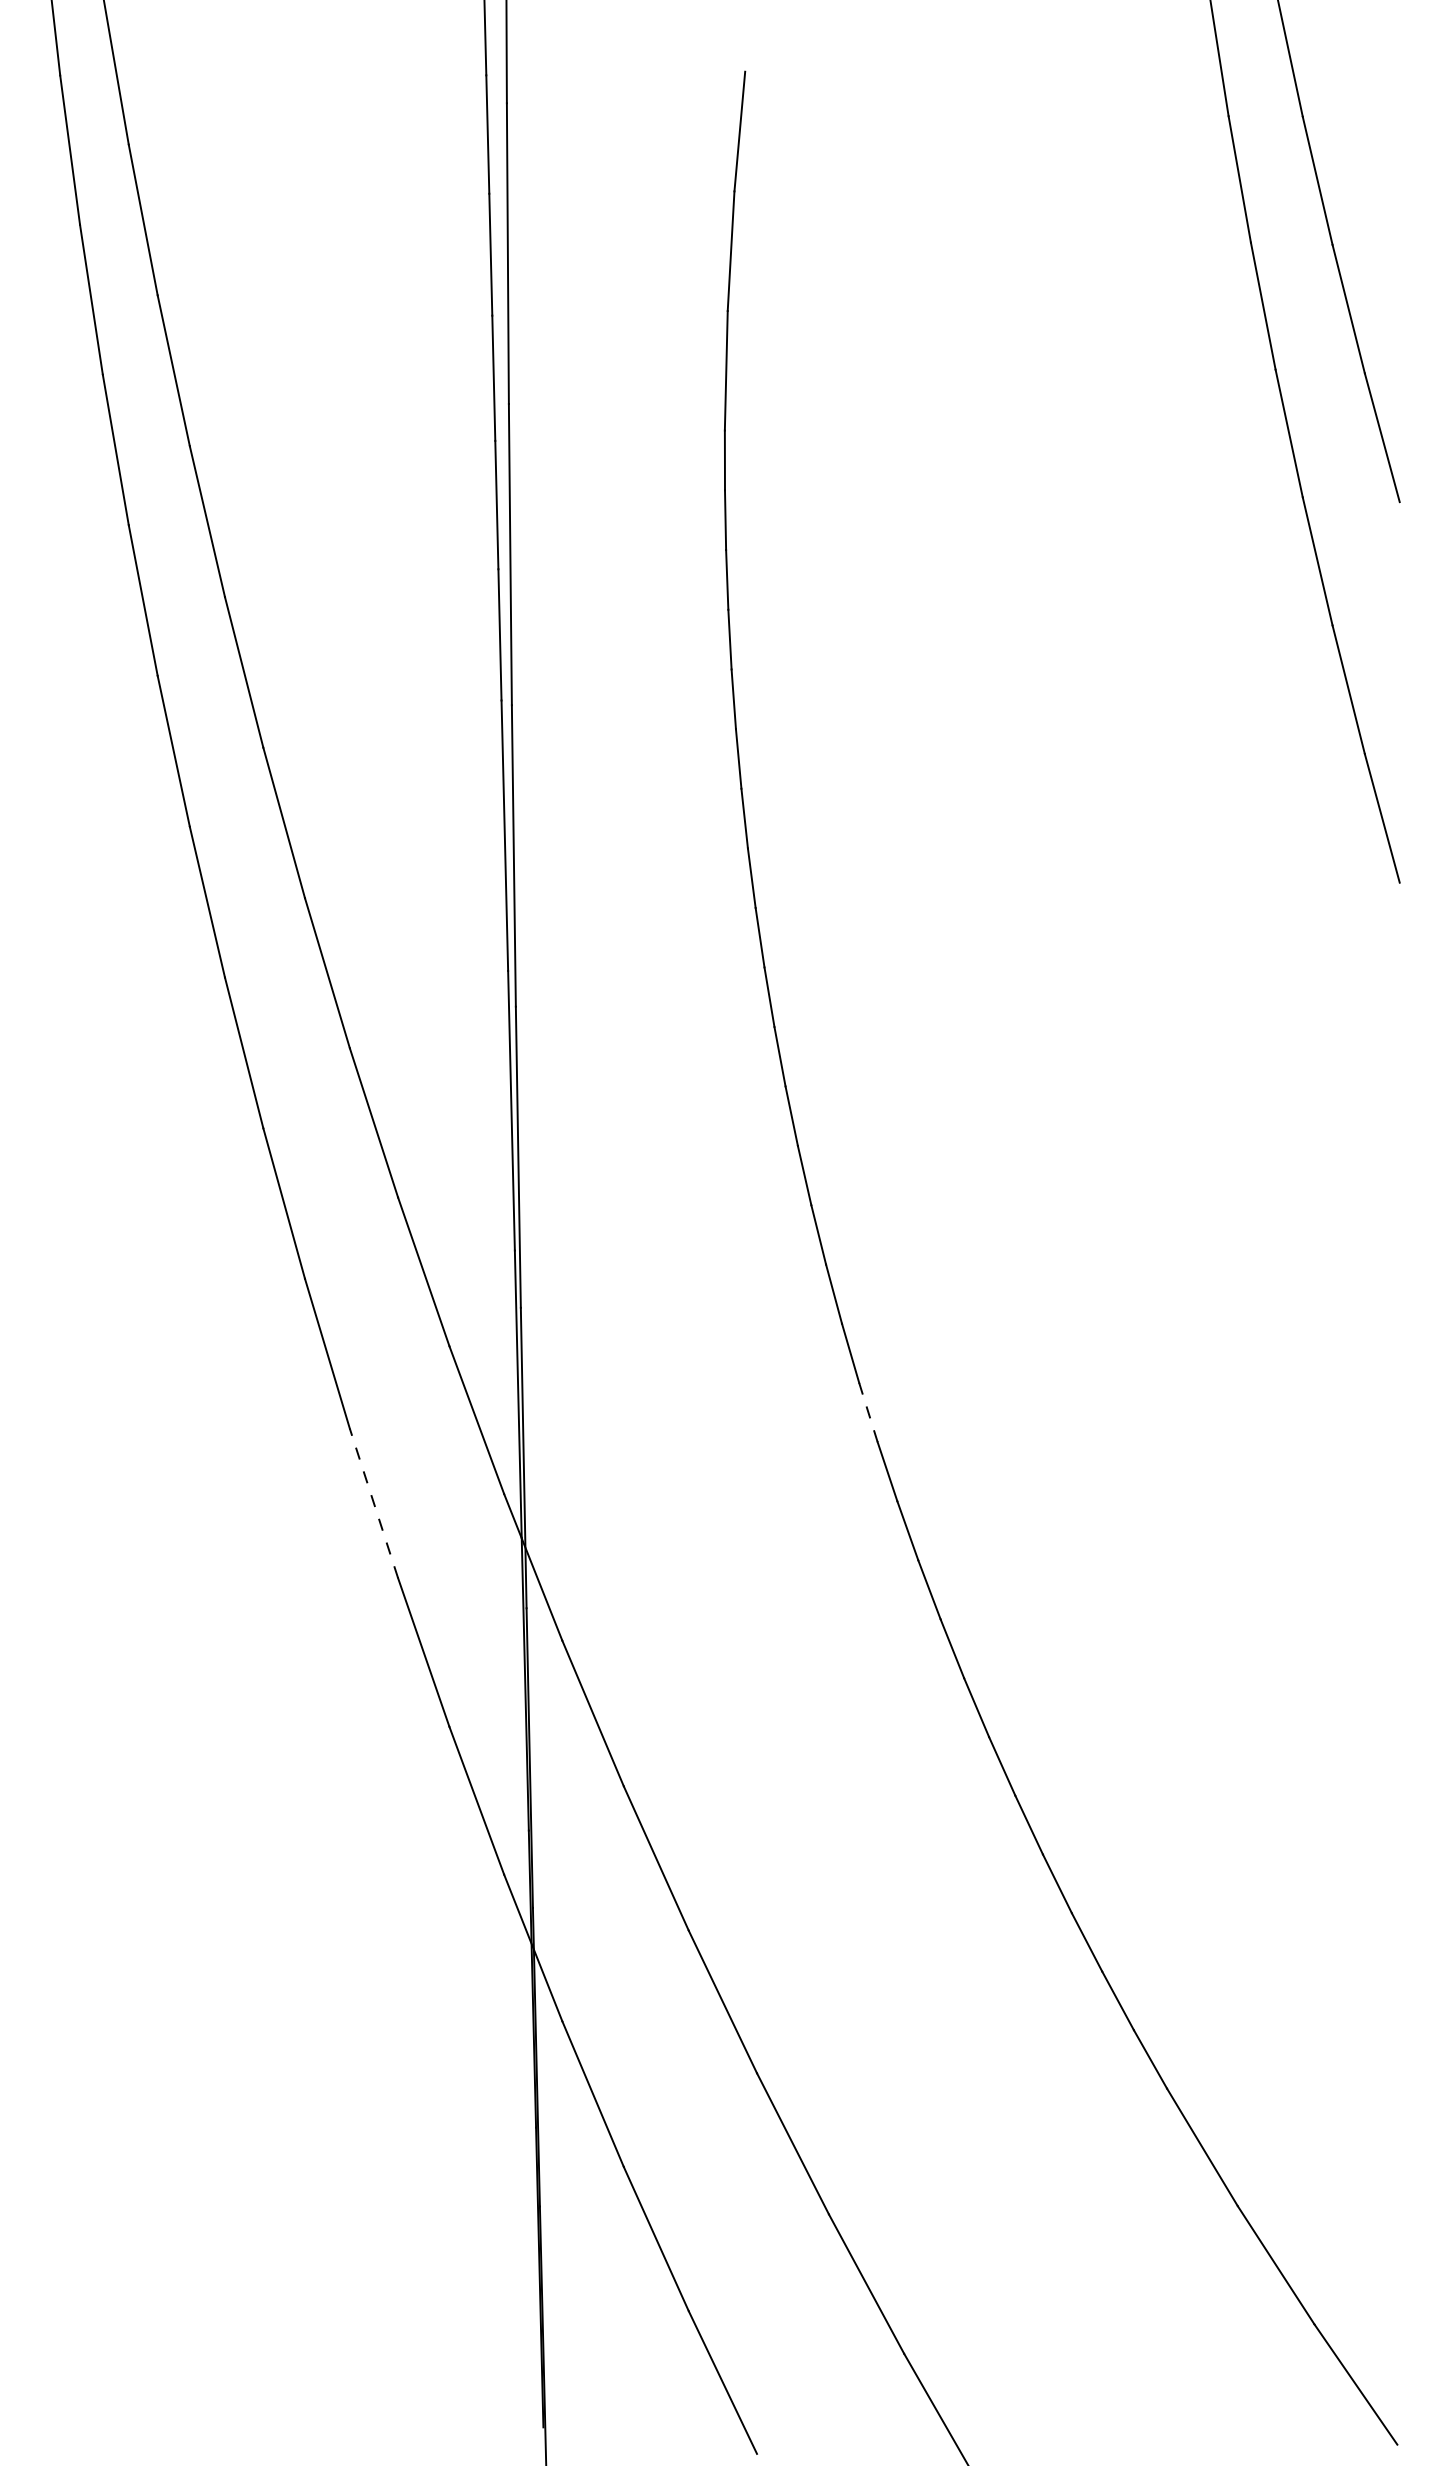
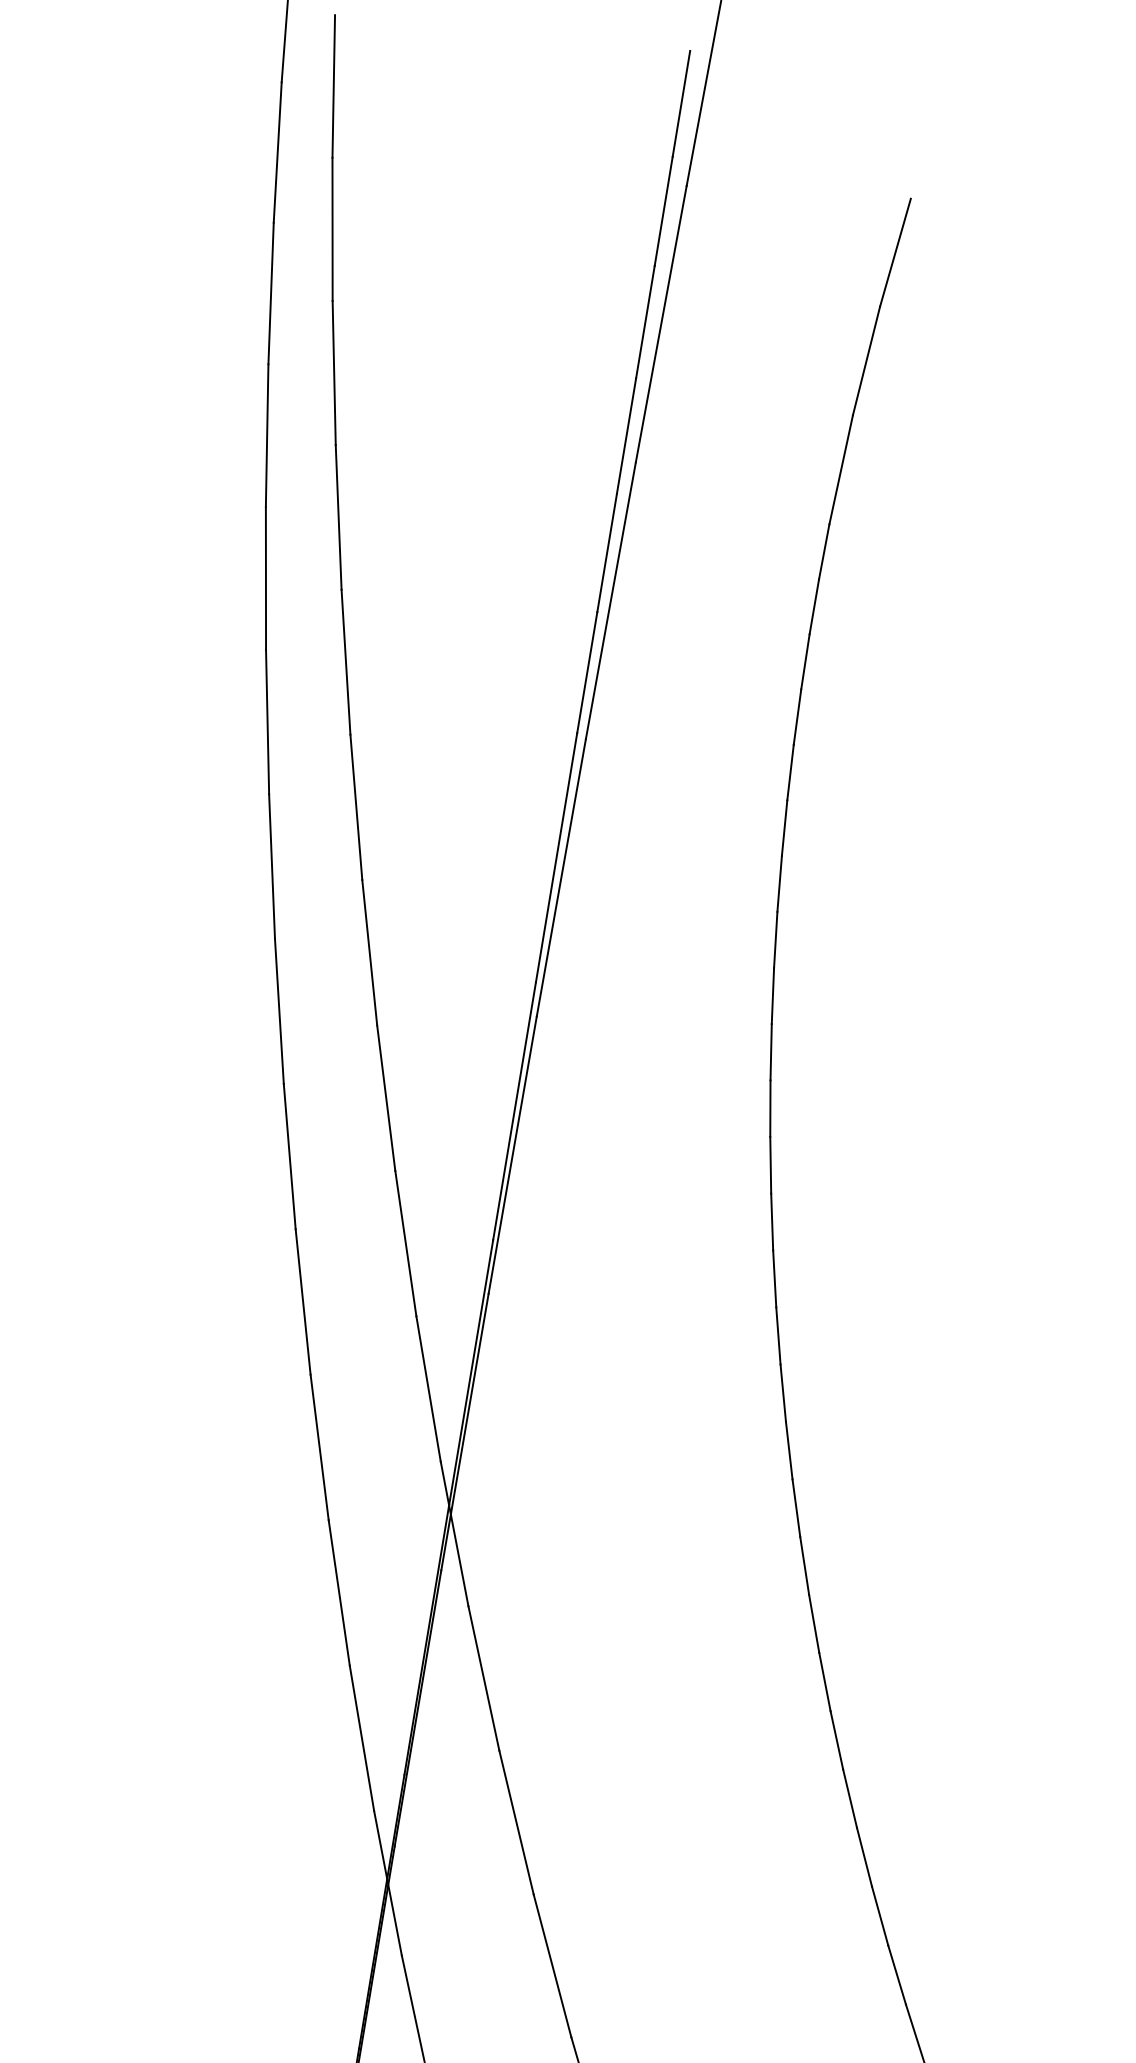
line: (868, 1412) -> (789, 1450), dashed -> solid
line: (373, 1503) -> (319, 1447), dashed -> solid

